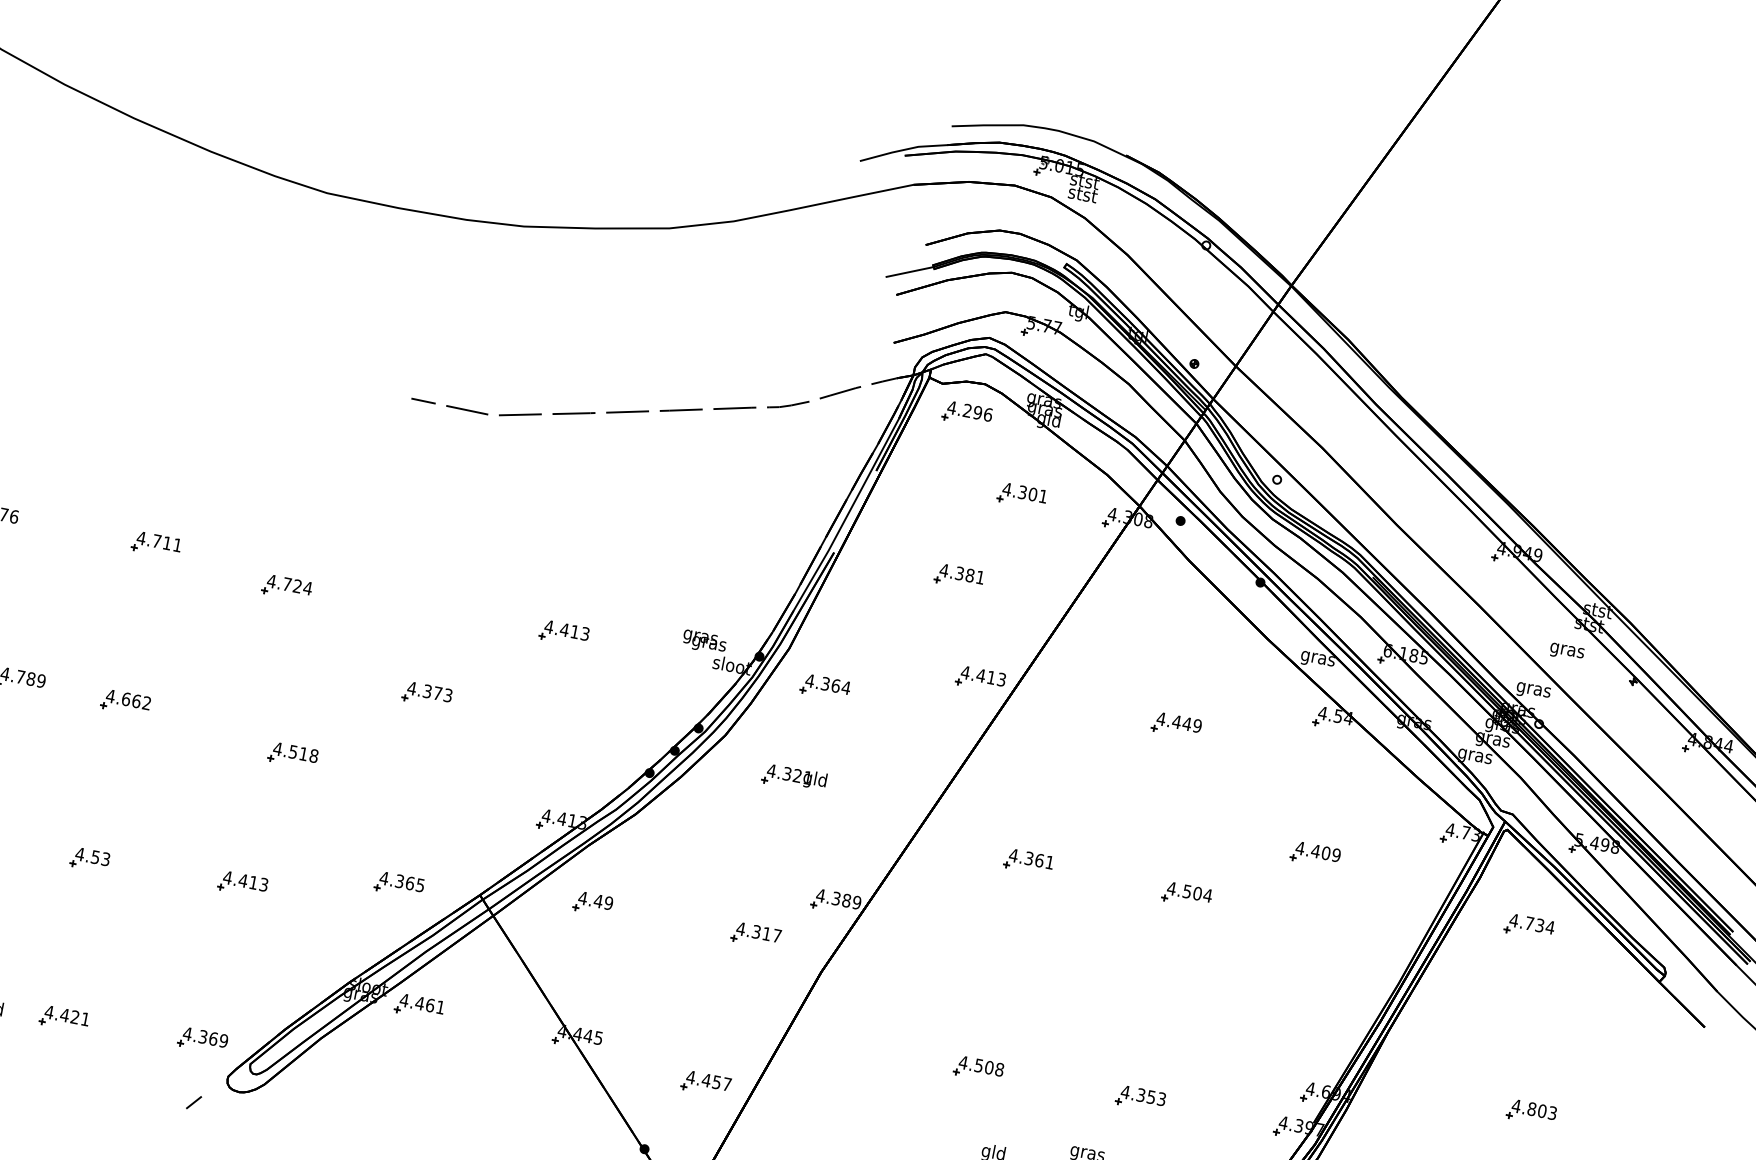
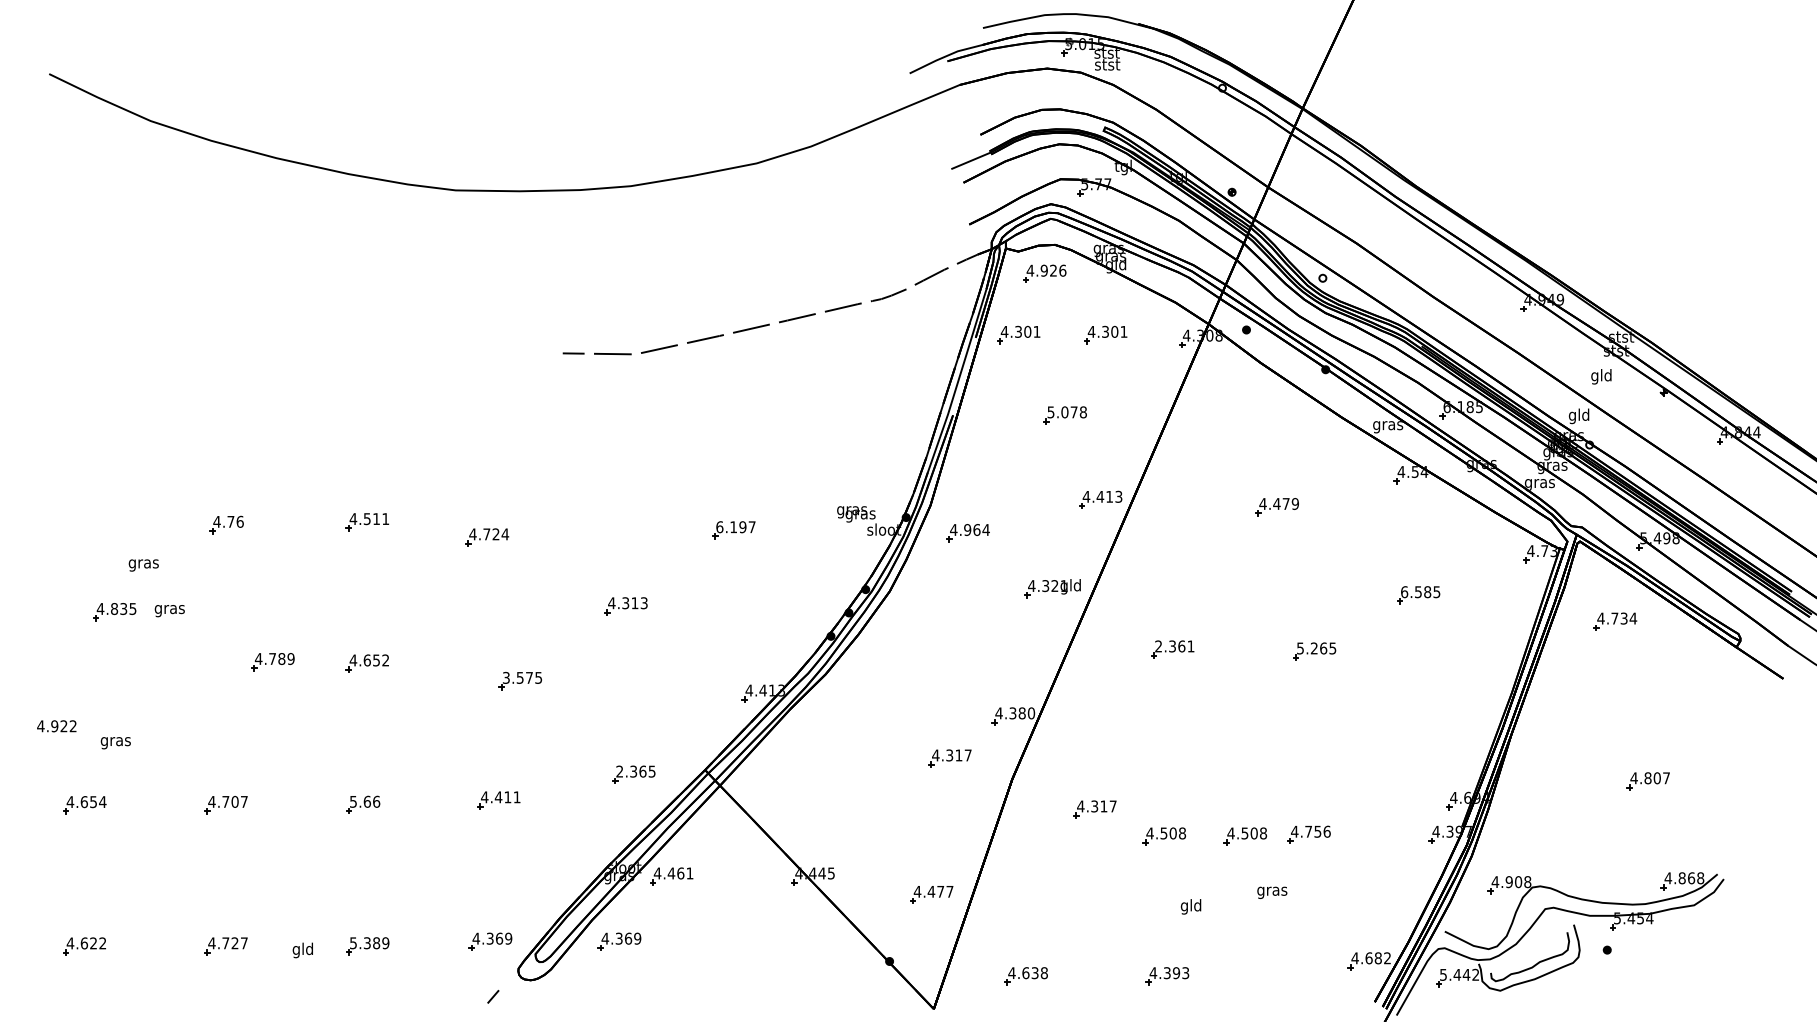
text: (972, 411) -> (1048, 270), 4.296 -> 4.926
part: (924, 476) -> (1018, 334), added
text: (155, 541) -> (366, 519), 4.711 -> 4.511
text: (961, 574) -> (1066, 412), 4.381 -> 5.078
text: (566, 630) -> (735, 527), 4.413 -> 6.197
text: (1567, 650) -> (1601, 376), gras -> gld
text: (825, 683) -> (967, 529), 4.364 -> 4.964
text: (1533, 689) -> (1579, 416), gras -> gld
text: (437, 693) -> (634, 603), 4.373 -> 4.313
text: (136, 701) -> (376, 660), 4.662 -> 4.652
text: (1186, 723) -> (1285, 503), 4.449 -> 4.479
text: (295, 752) -> (522, 677), 4.518 -> 3.575
part: (794, 778) -> (1052, 588), moved
text: (1318, 852) -> (1420, 592), 4.409 -> 6.585
text: (1013, 855) -> (1158, 646), 4.361 -> 2.361
text: (92, 856) -> (364, 801), 4.53 -> 5.66
text: (383, 878) -> (619, 771), 4.365 -> 2.365
text: (263, 884) -> (516, 797), 4.413 -> 4.411
text: (1189, 892) -> (1316, 648), 4.504 -> 5.265
text: (855, 902) -> (1030, 713), 4.389 -> 4.380
part: (593, 903) -> (804, 758), removed
text: (67, 1016) -> (369, 943), 4.421 -> 5.389
part: (906, 1023) -> (1094, 809), added
part: (347, 1068) -> (619, 941), added
text: (716, 1082) -> (940, 891), 4.457 -> 4.477
part: (1068, 1086) -> (1244, 836), added
text: (1151, 1096) -> (1317, 831), 4.353 -> 4.756
text: (1552, 1113) -> (1666, 778), 4.803 -> 4.807

